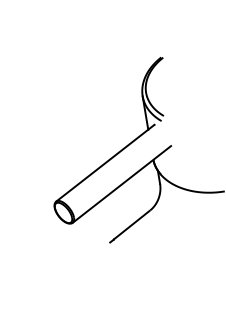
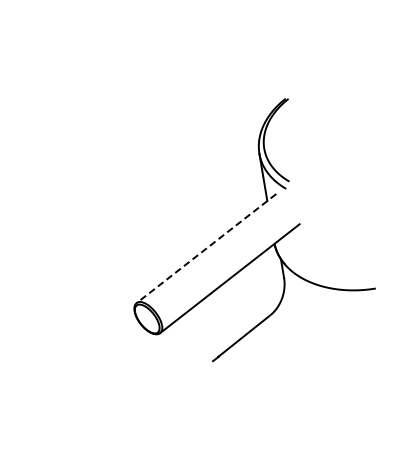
line: (105, 163) -> (206, 248), solid -> dashed

